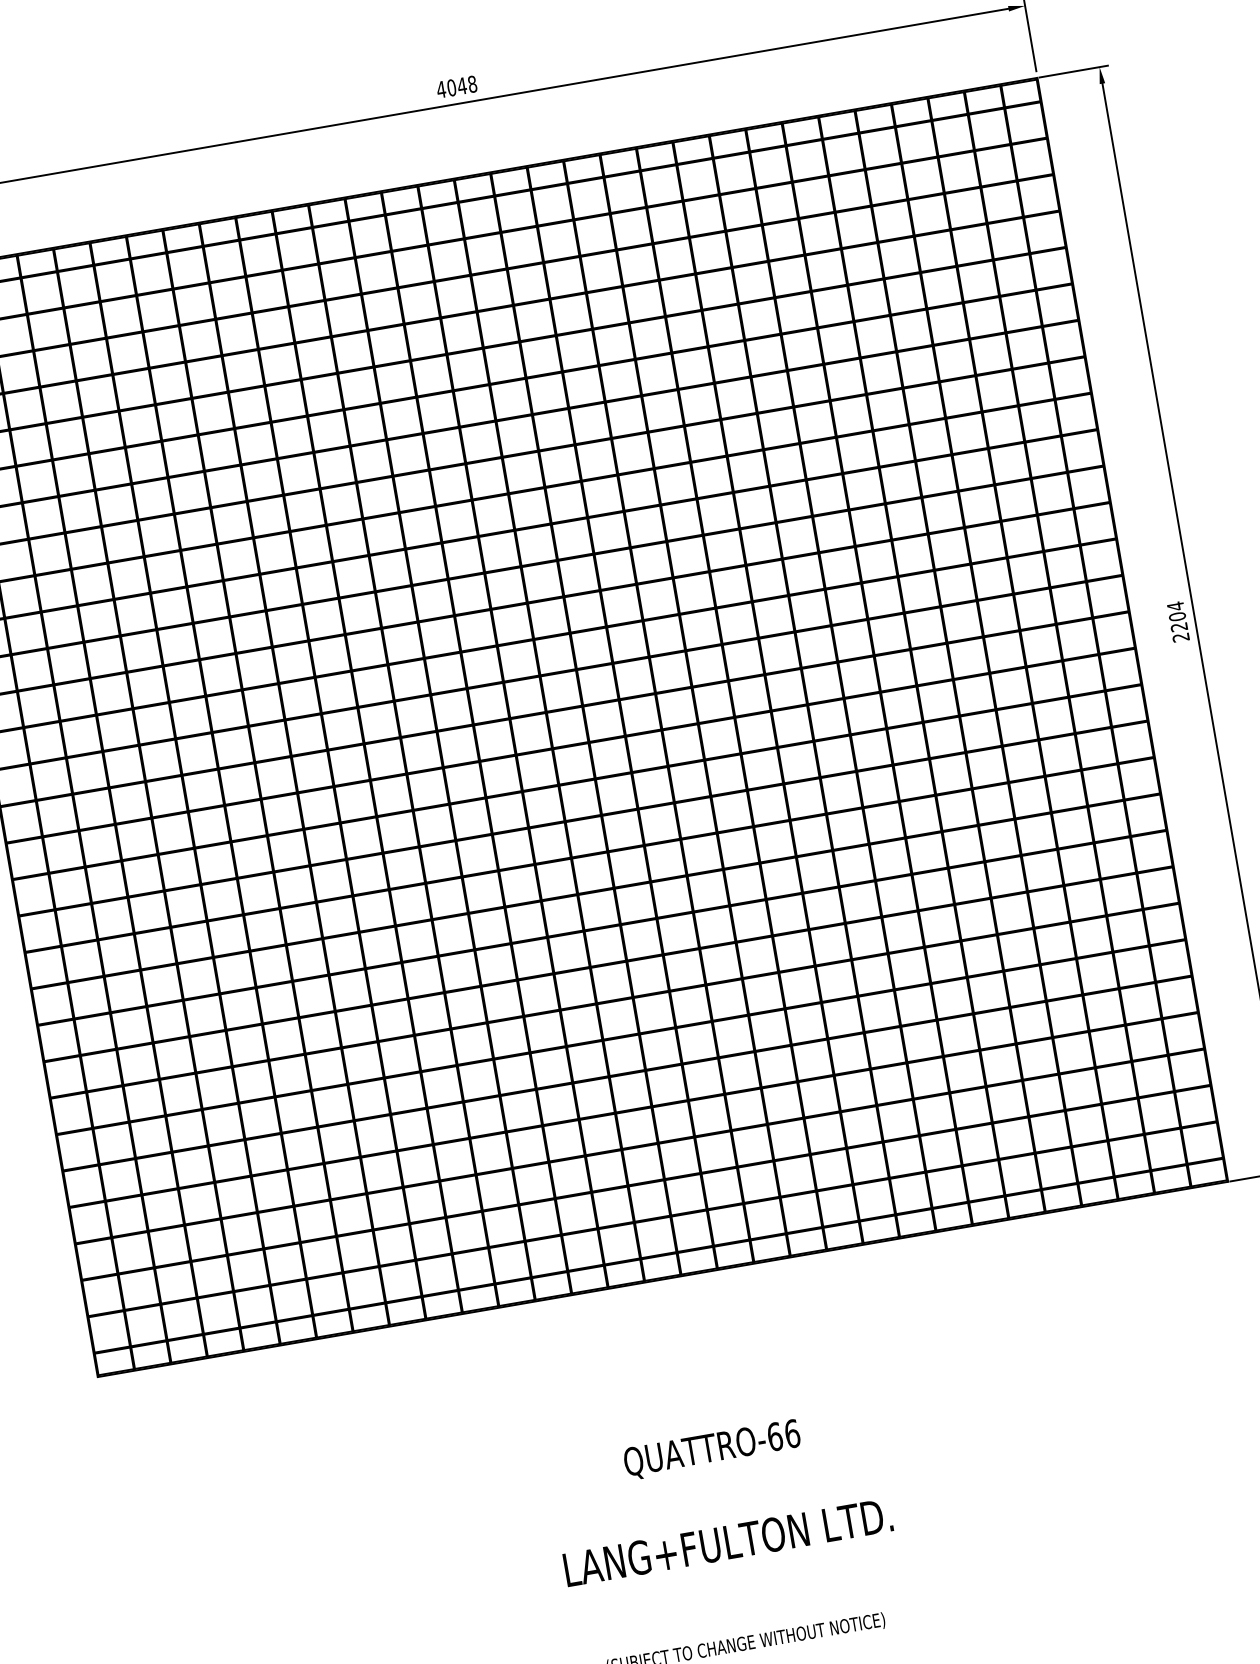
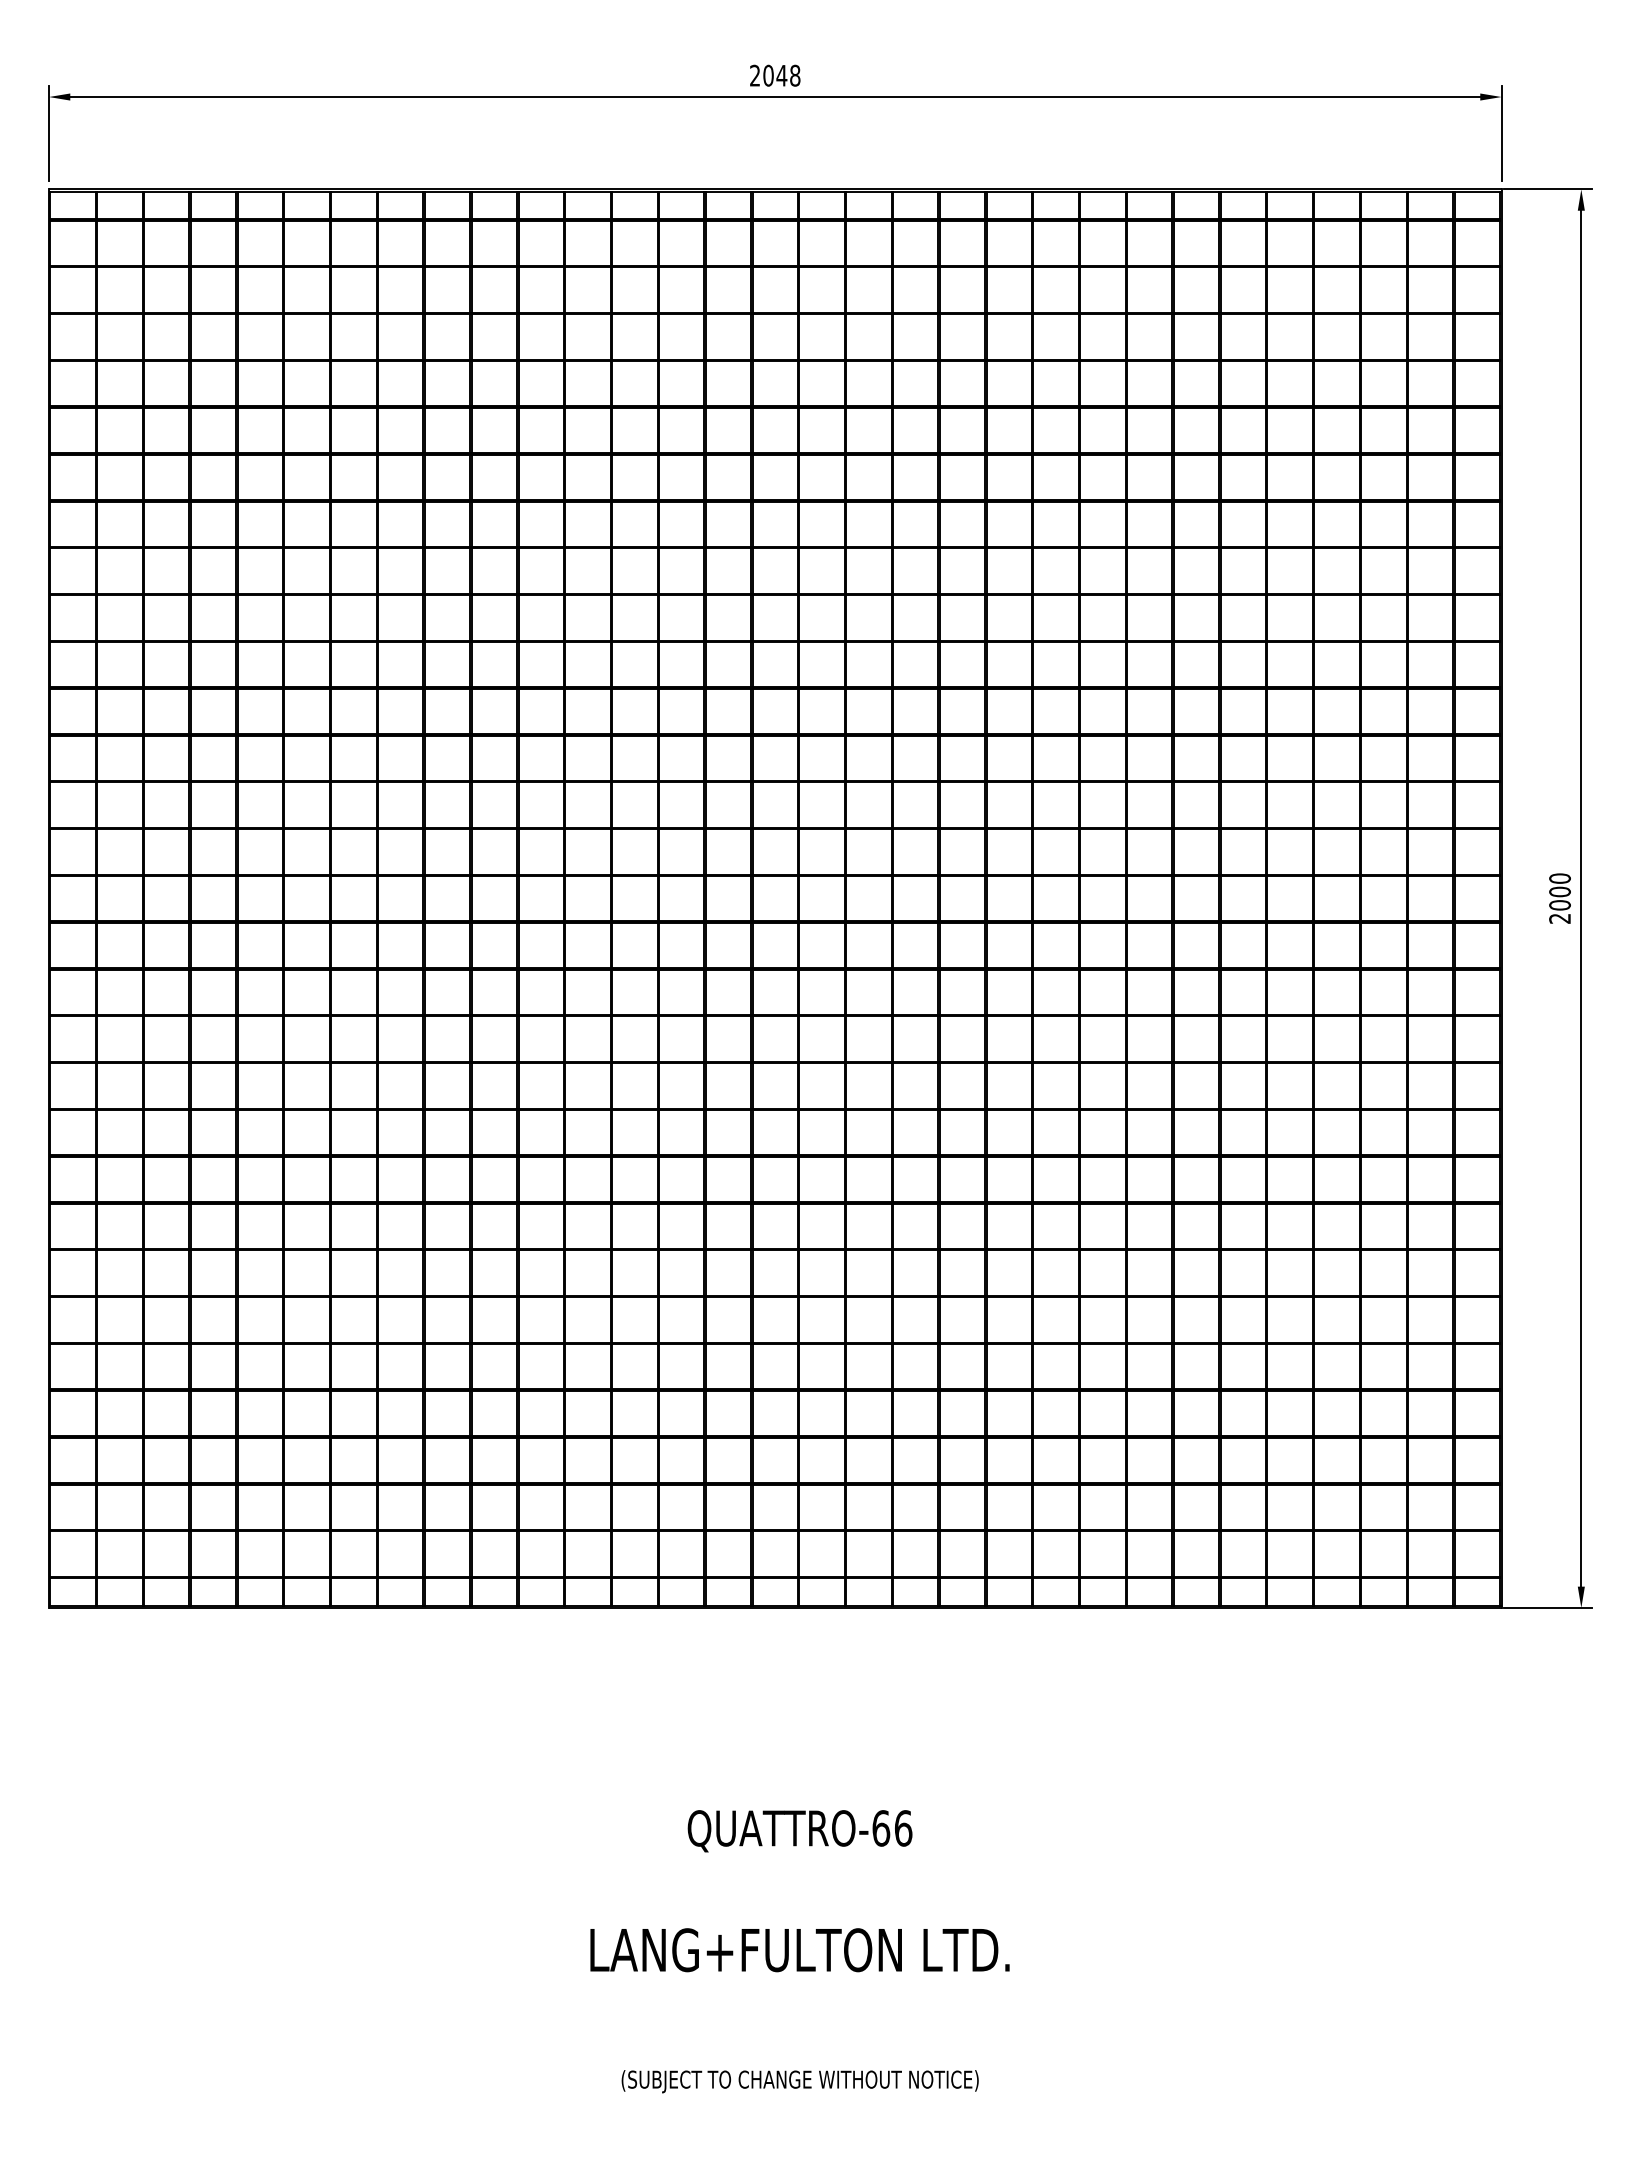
text: (440, 89) -> (754, 75), 4048 -> 2048
text: (1177, 616) -> (1559, 891), 2204 -> 2000

